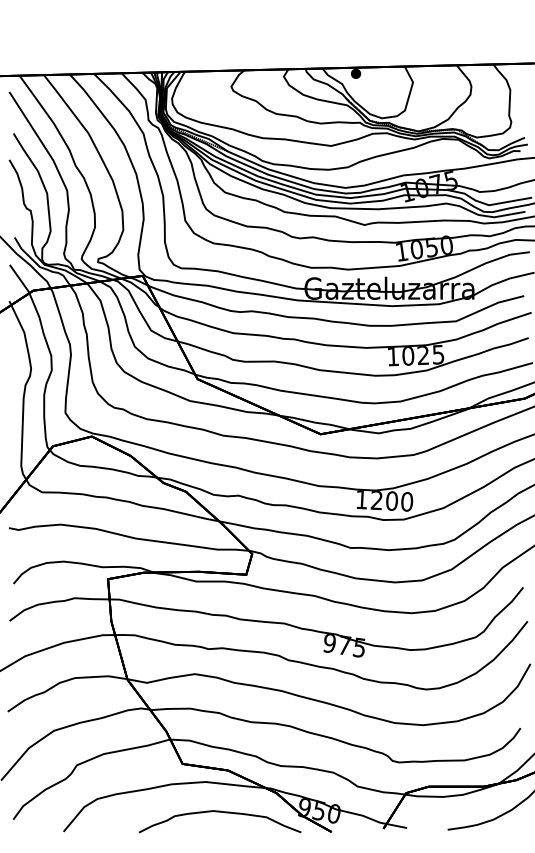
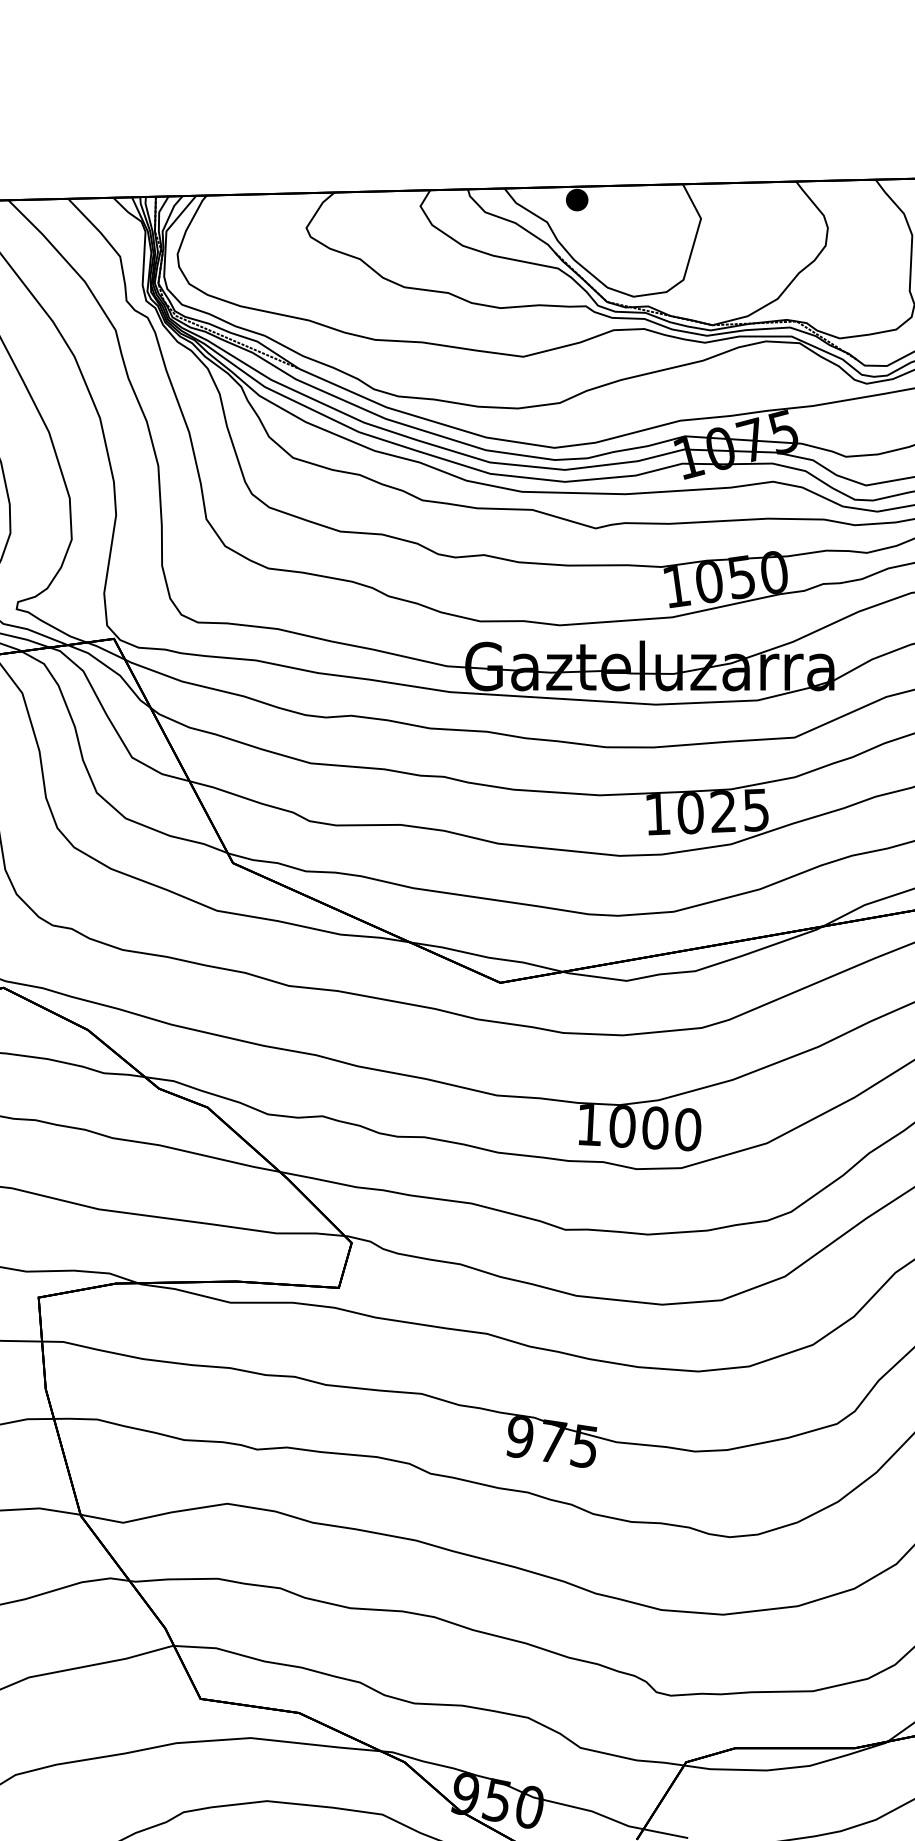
text: (376, 500) -> (621, 1126), 1200 -> 1000

